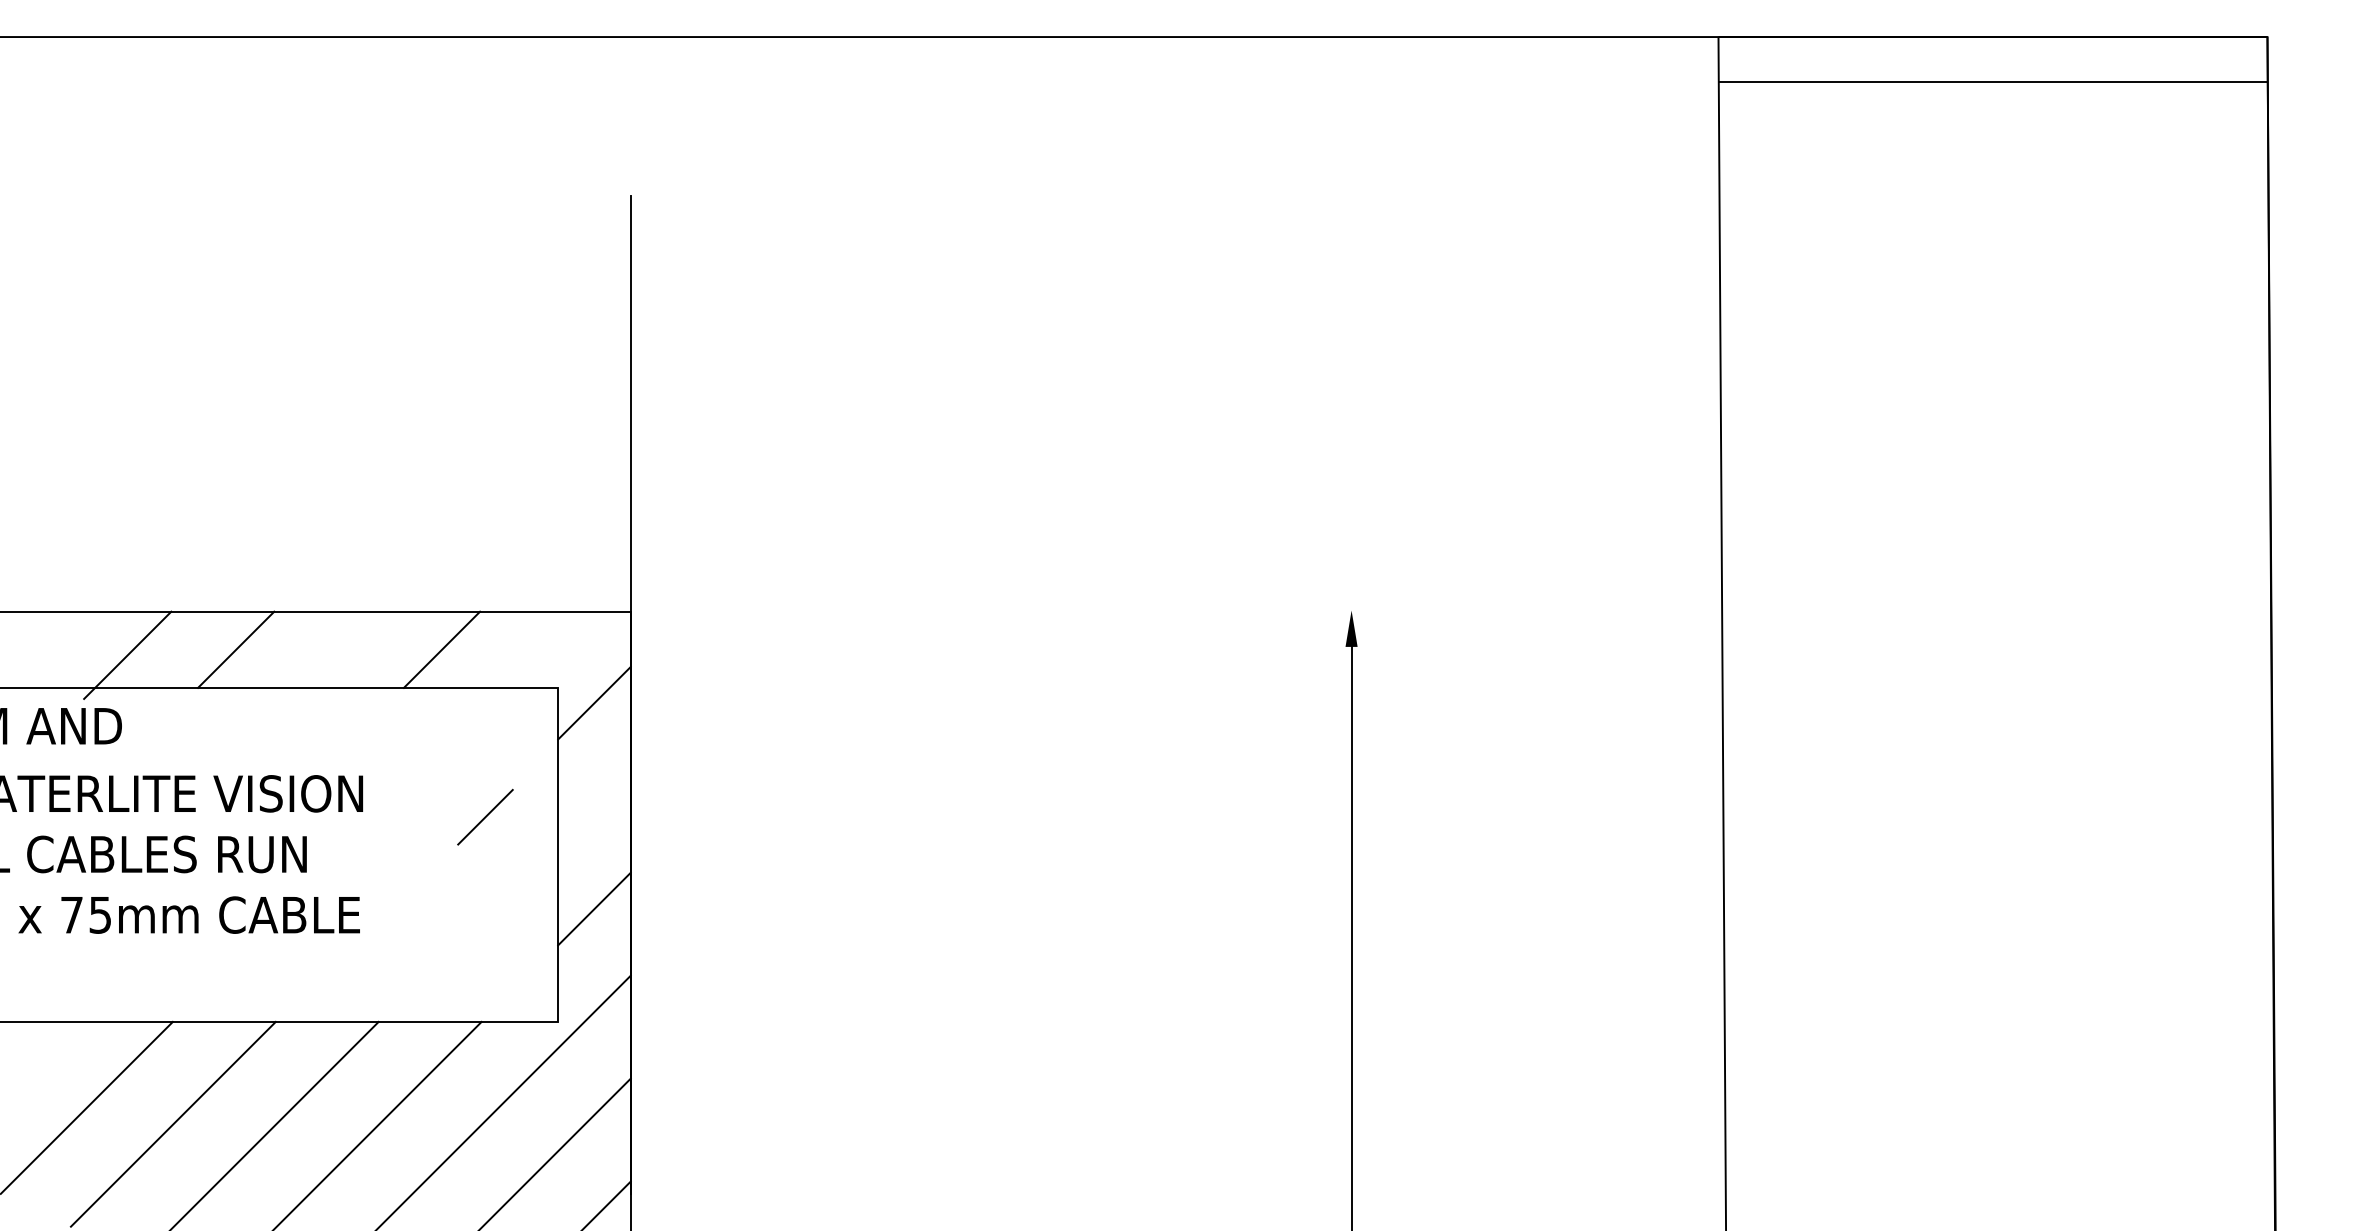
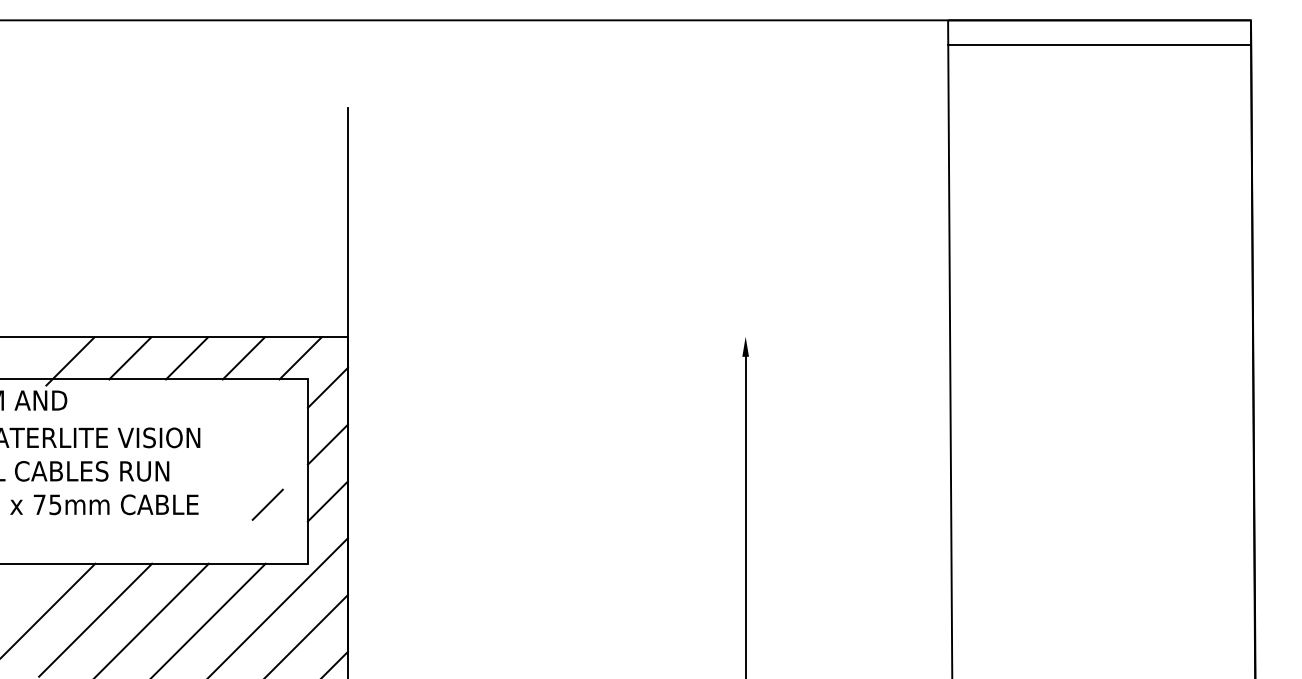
line: (339, 649) -> (187, 358), added
line: (544, 649) -> (300, 358), added
line: (593, 805) -> (327, 444), added
line: (484, 816) -> (267, 504), moved

